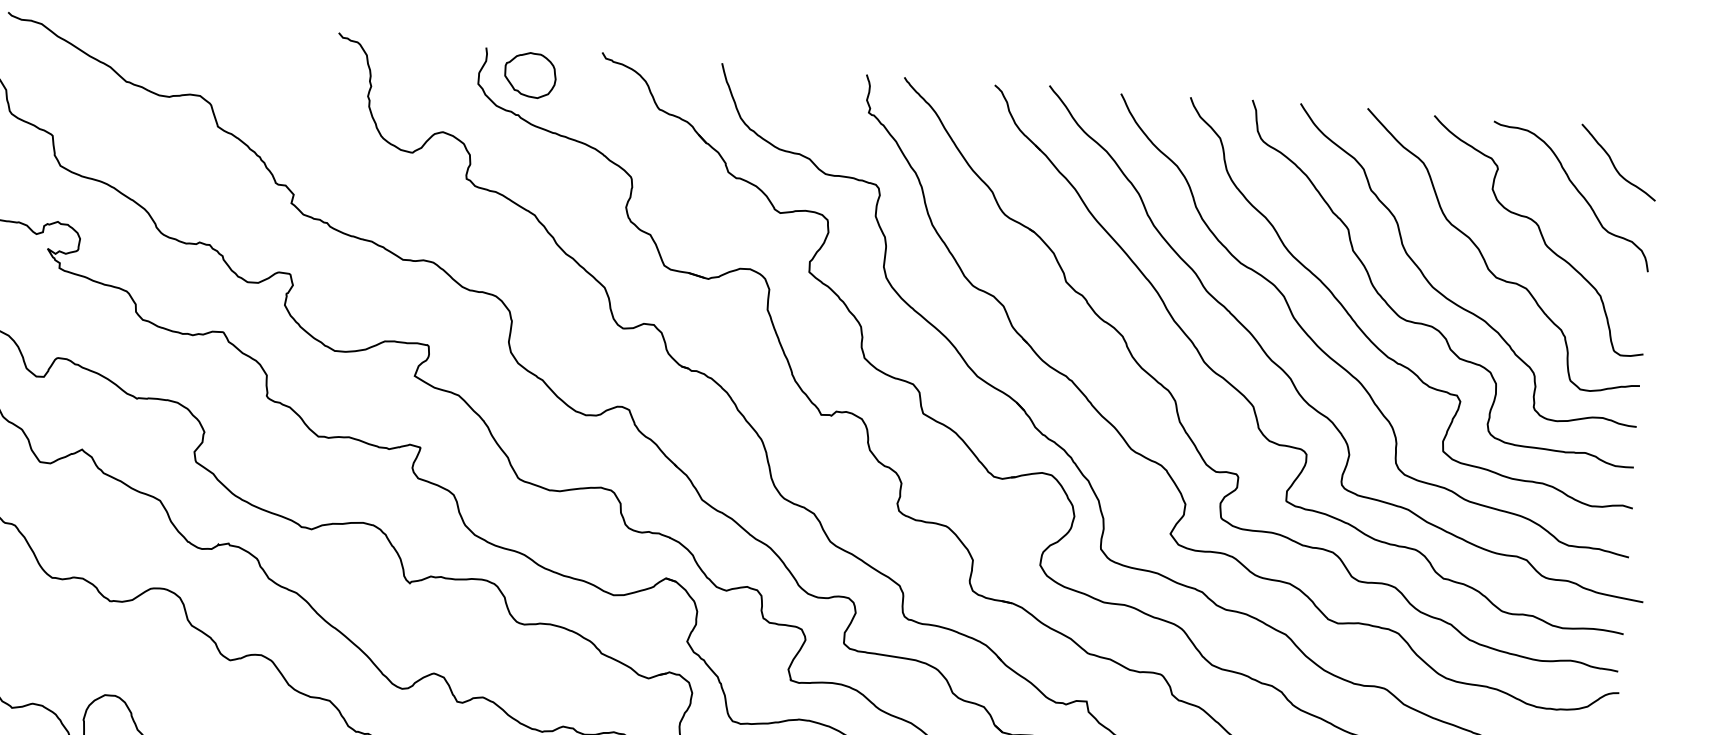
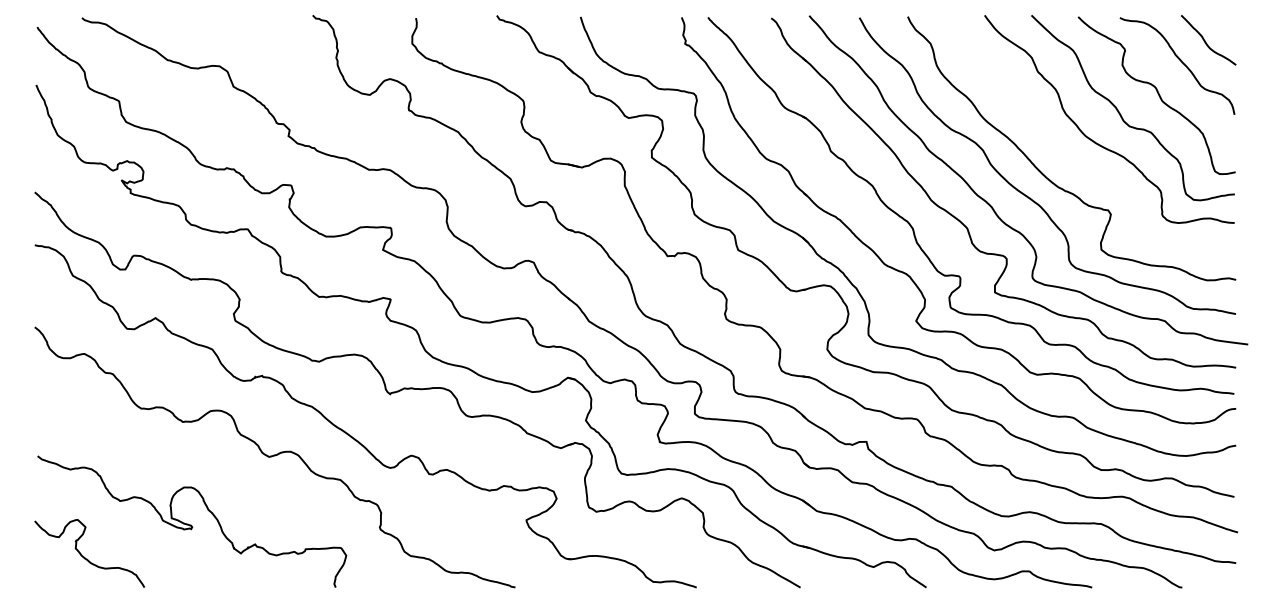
part: (529, 74) -> (447, 34), removed
curve: (1432, 324) -> (1087, 162), removed

